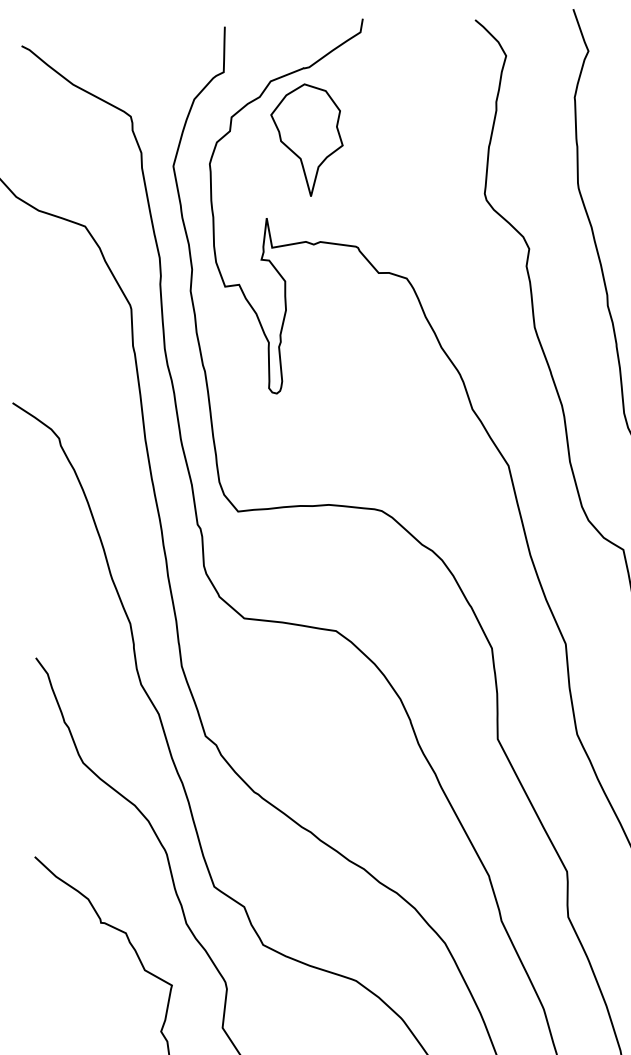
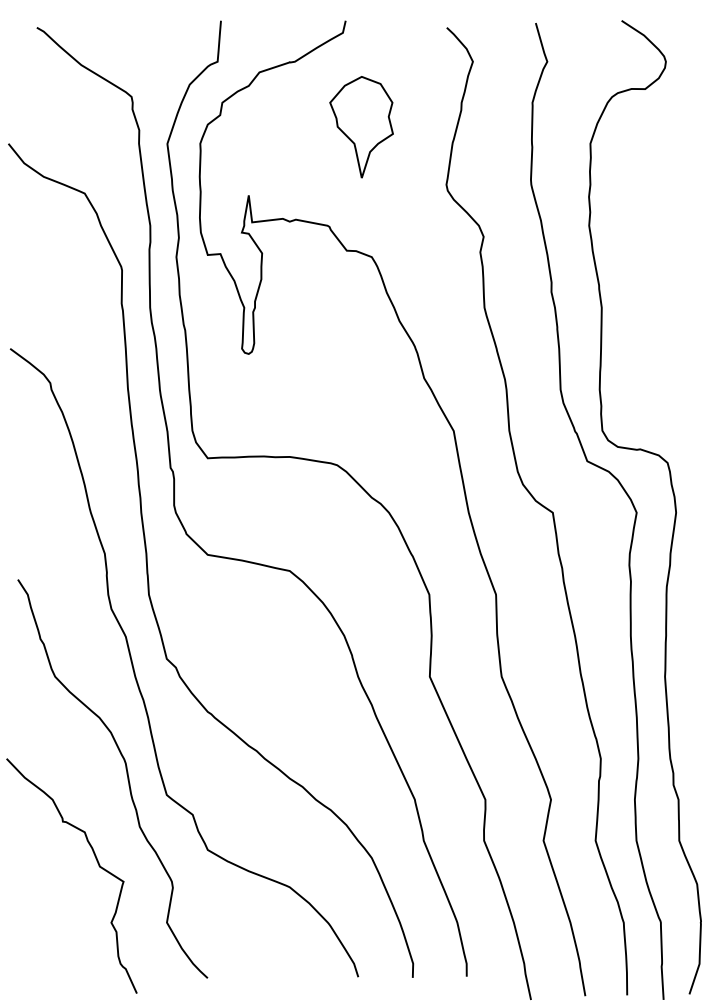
part: (307, 140) -> (361, 127), moved

